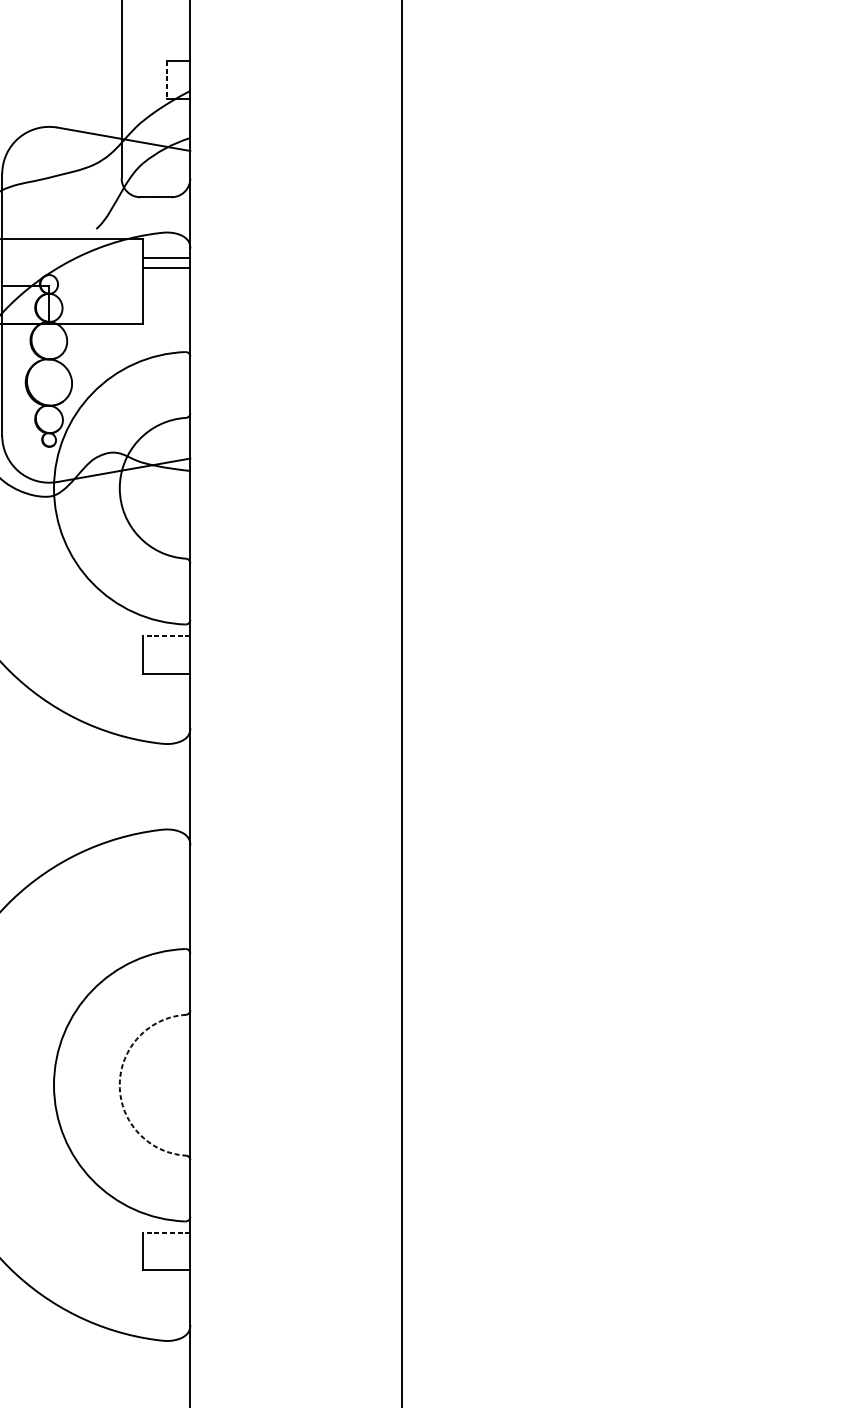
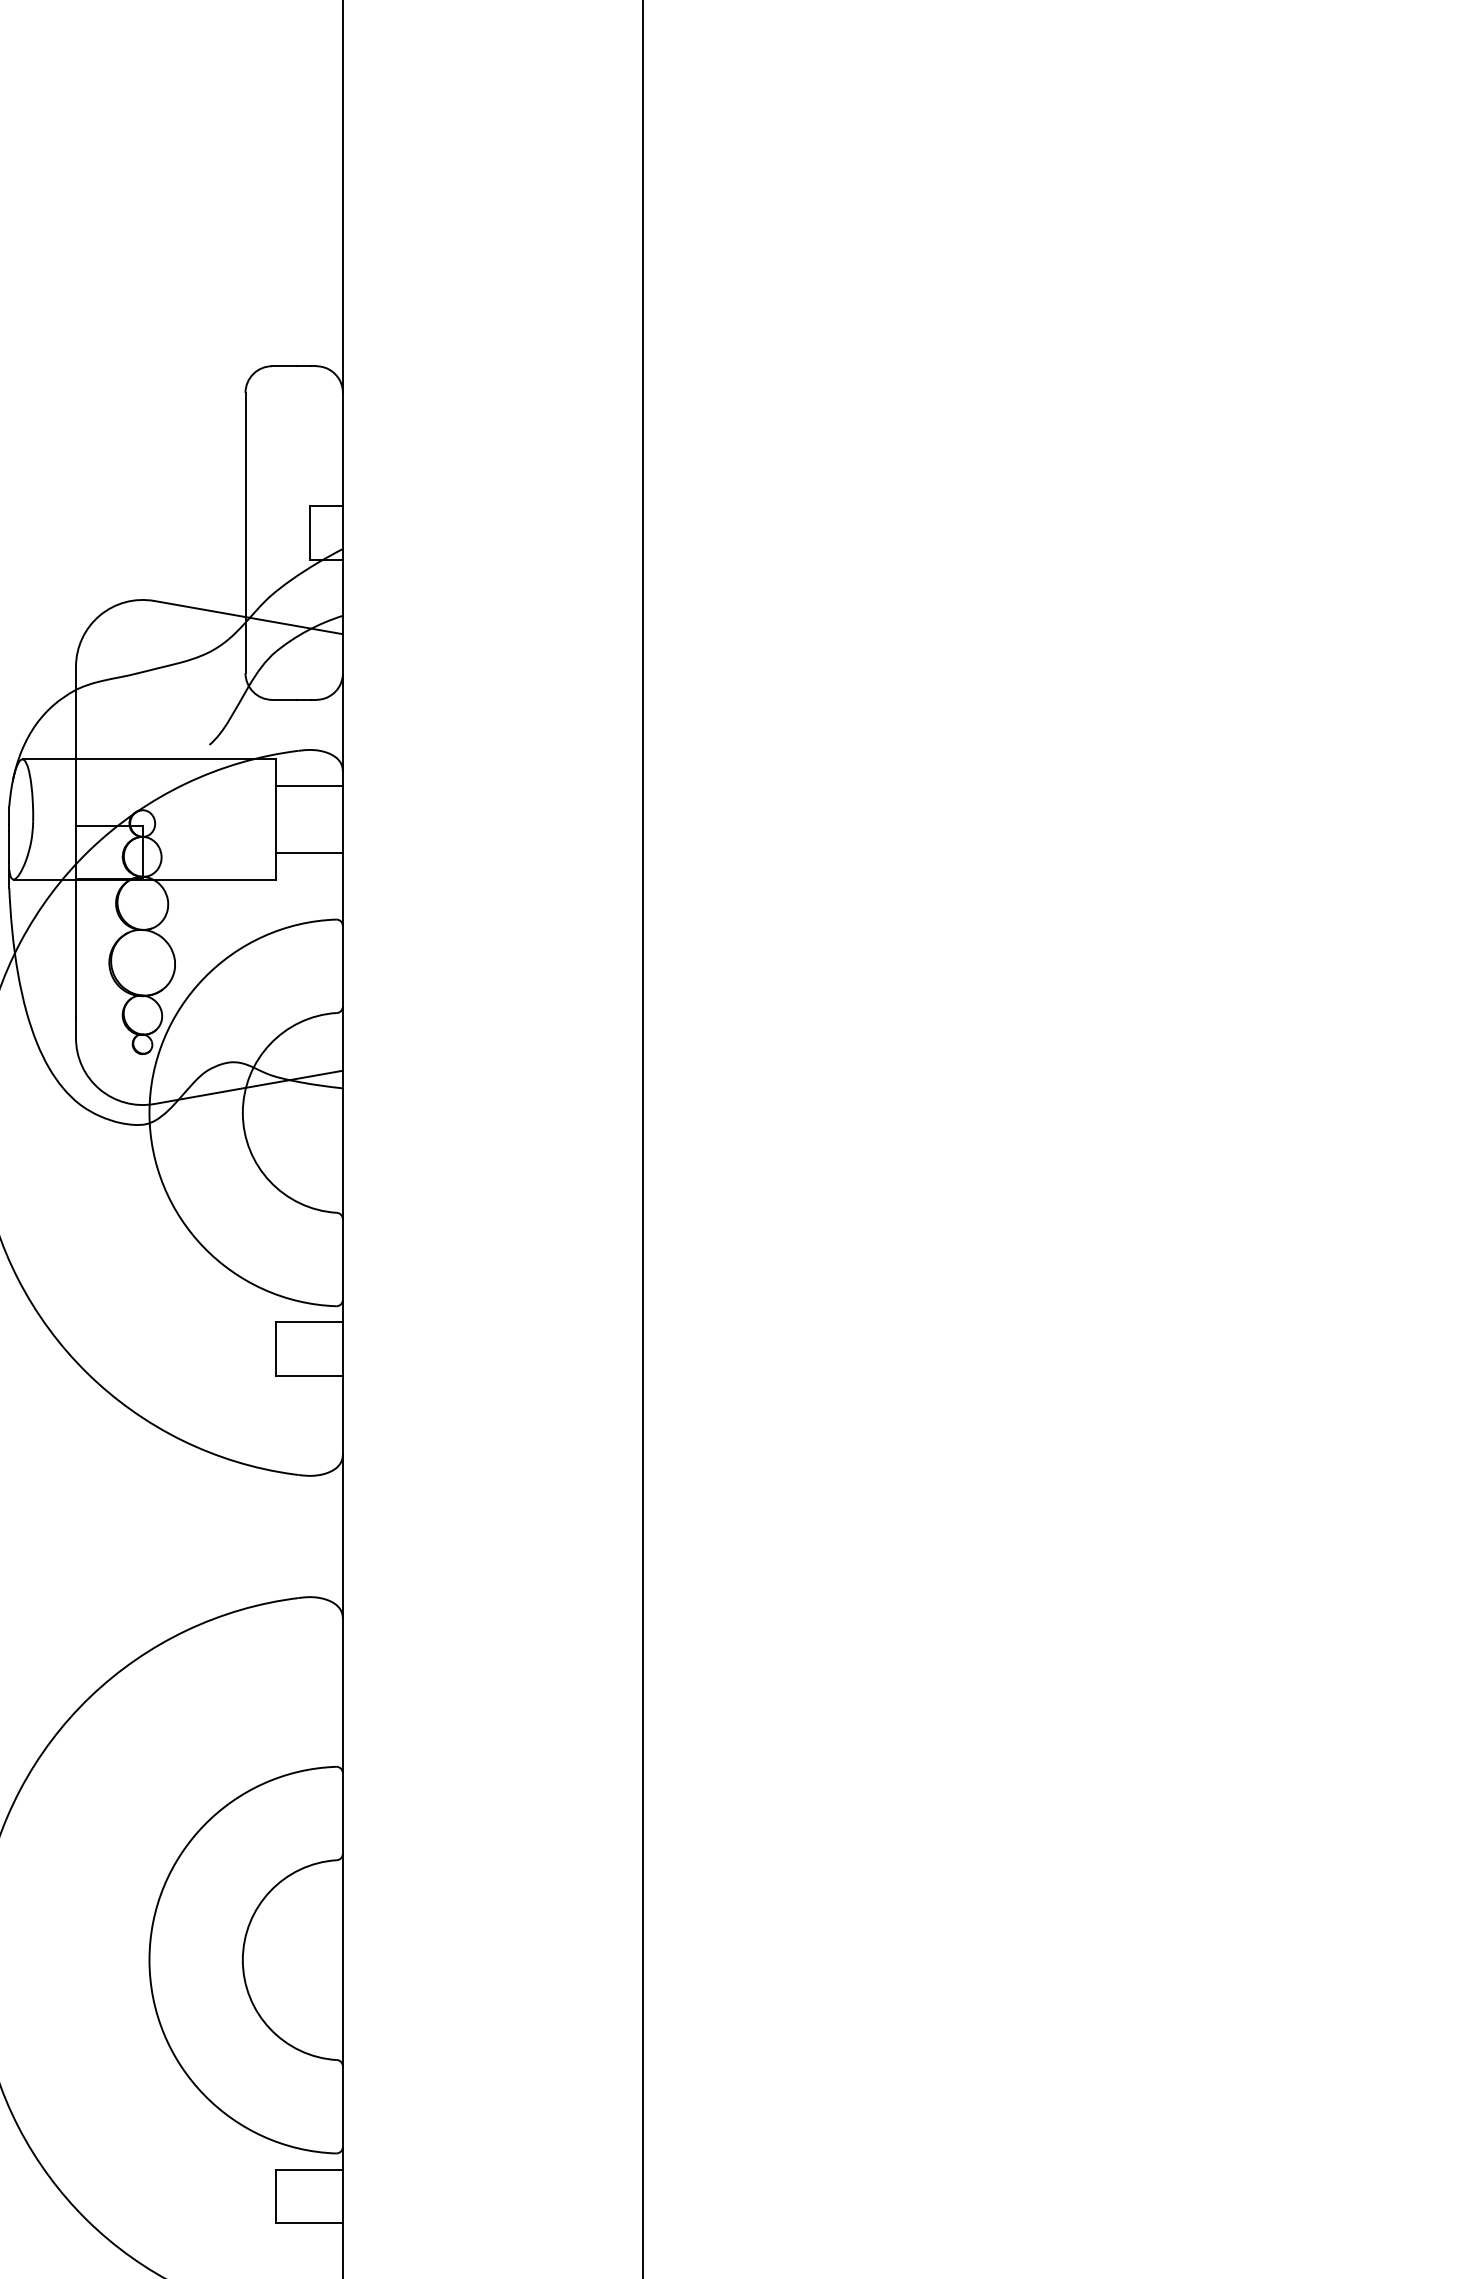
line: (166, 80) -> (309, 533), dashed -> solid
line: (166, 267) -> (309, 852), moved
line: (166, 635) -> (309, 1322), dashed -> solid
arc: (119, 1085) -> (242, 1960), dashed -> solid
line: (166, 1232) -> (309, 2169), dashed -> solid

